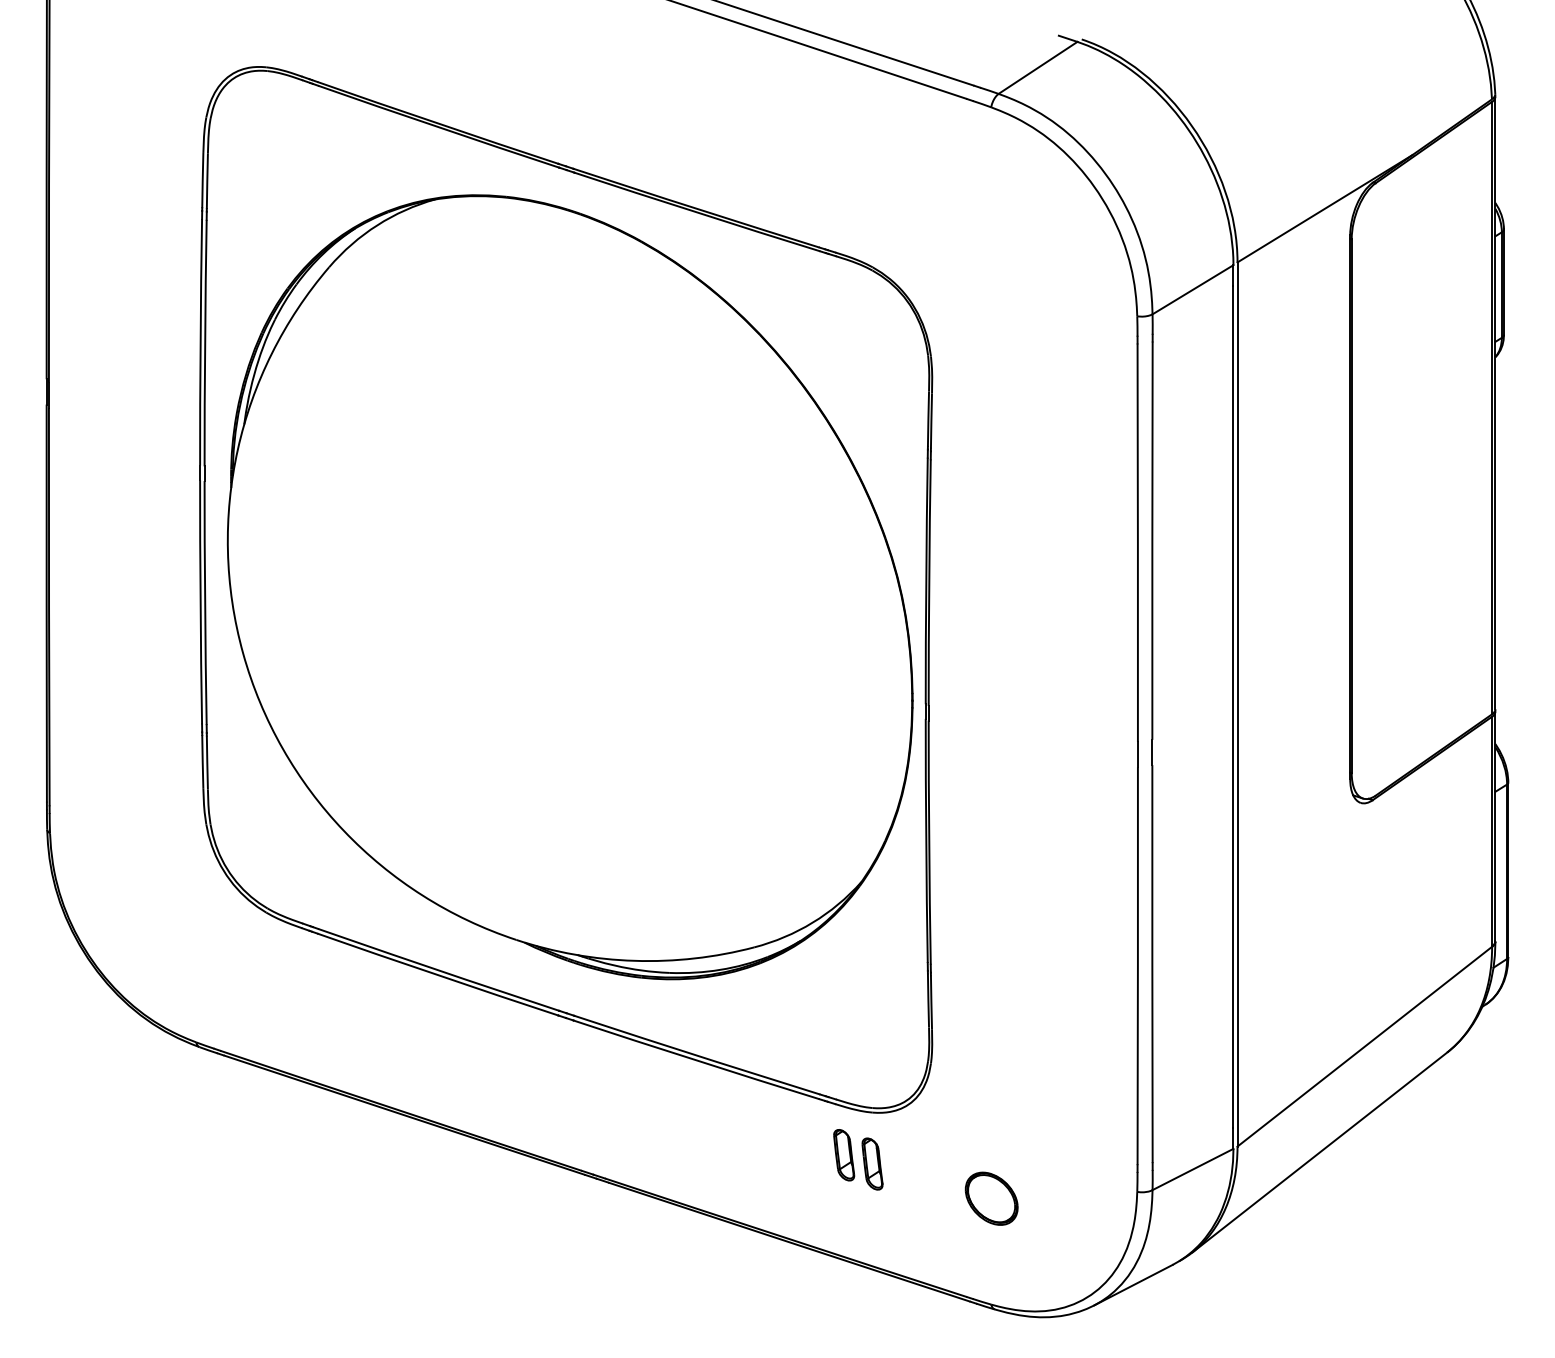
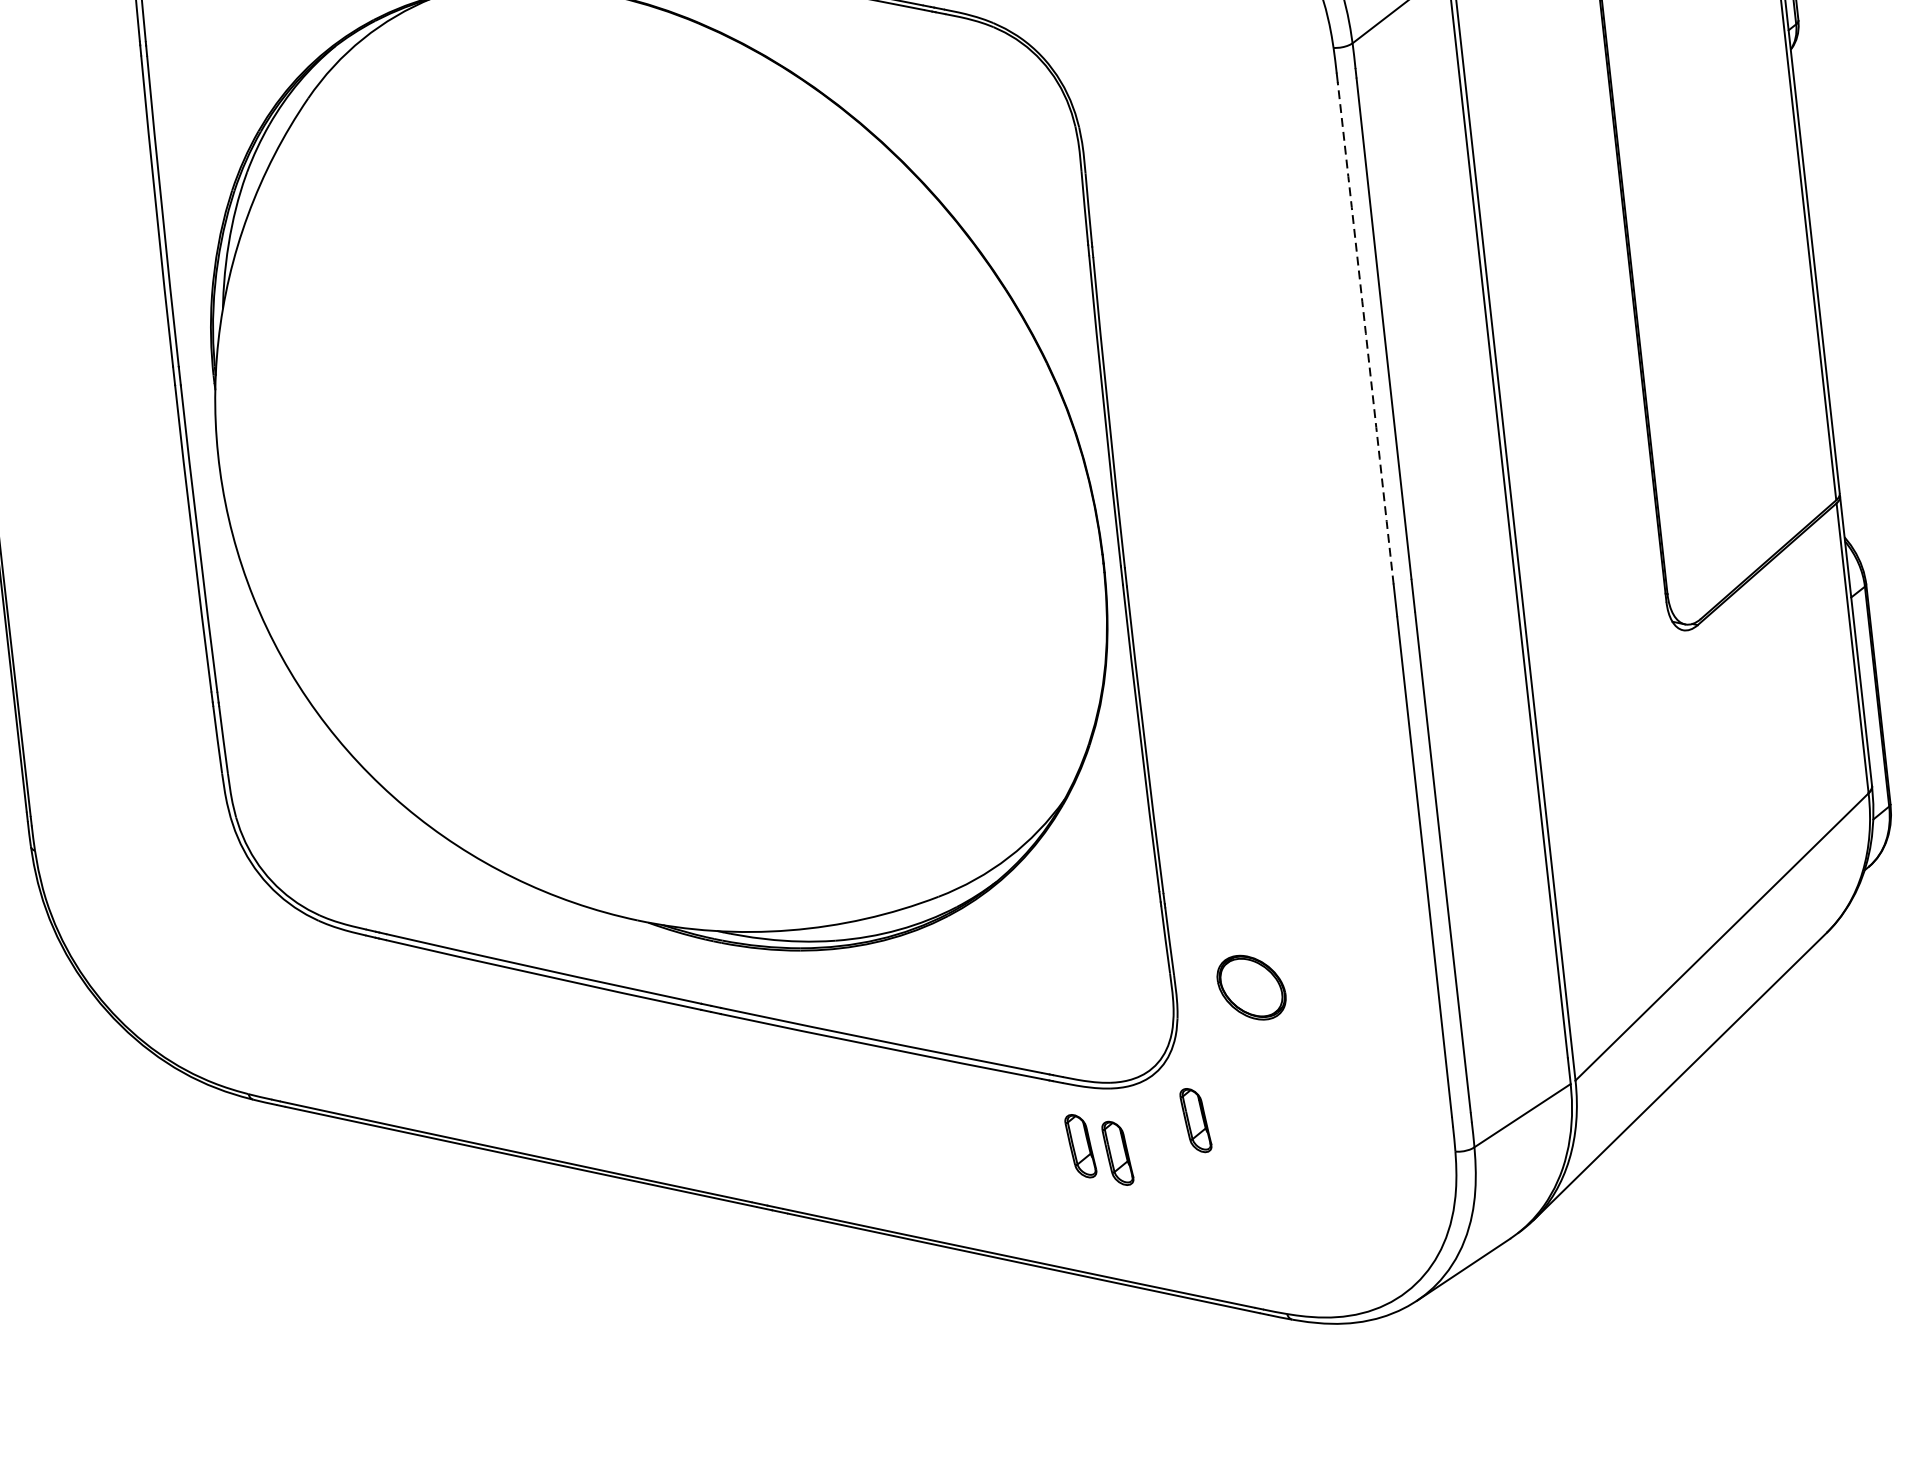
arc: (1137, 542) -> (1365, 333), solid -> dashed
part: (936, 1144) -> (1195, 1119), added
part: (991, 1198) -> (1251, 987), moved

